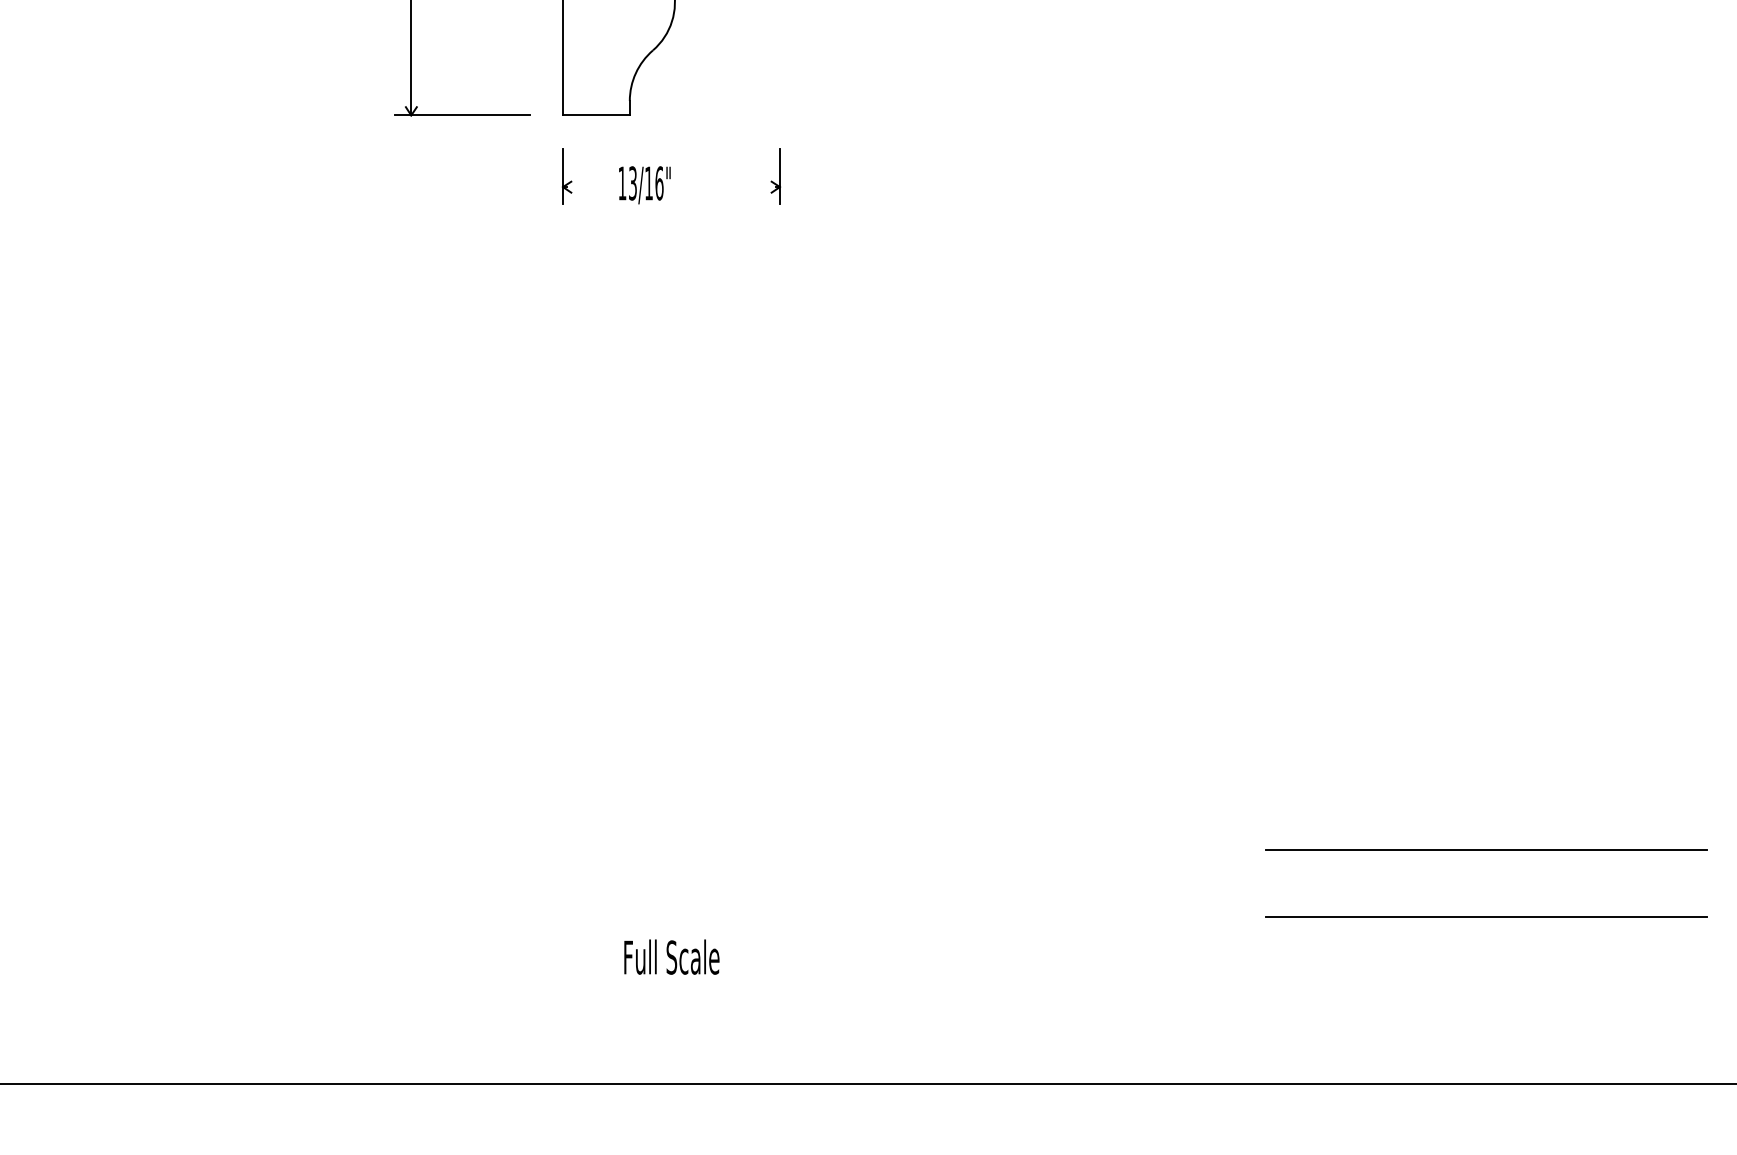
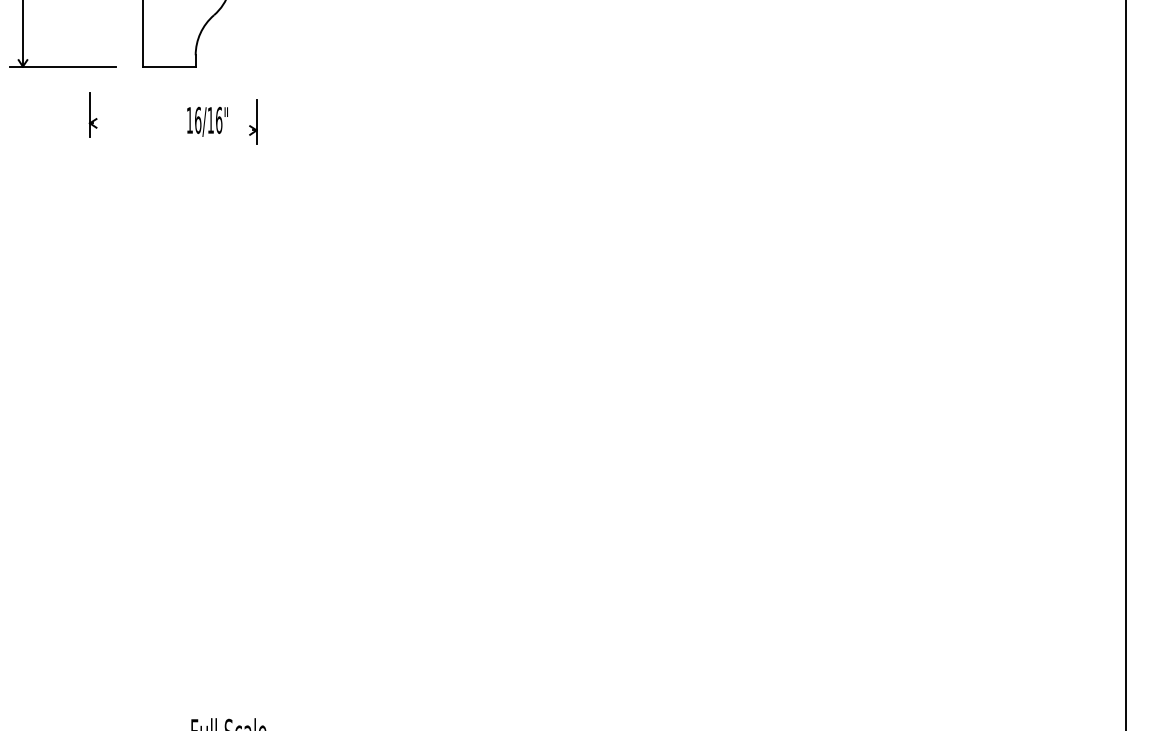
part: (567, 176) -> (93, 114), moved
part: (775, 176) -> (253, 122), moved
text: (633, 183) -> (198, 120), 13/16" -> 16/16"
line: (1486, 850) -> (872, 647), removed
line: (1486, 917) -> (872, 700), removed

